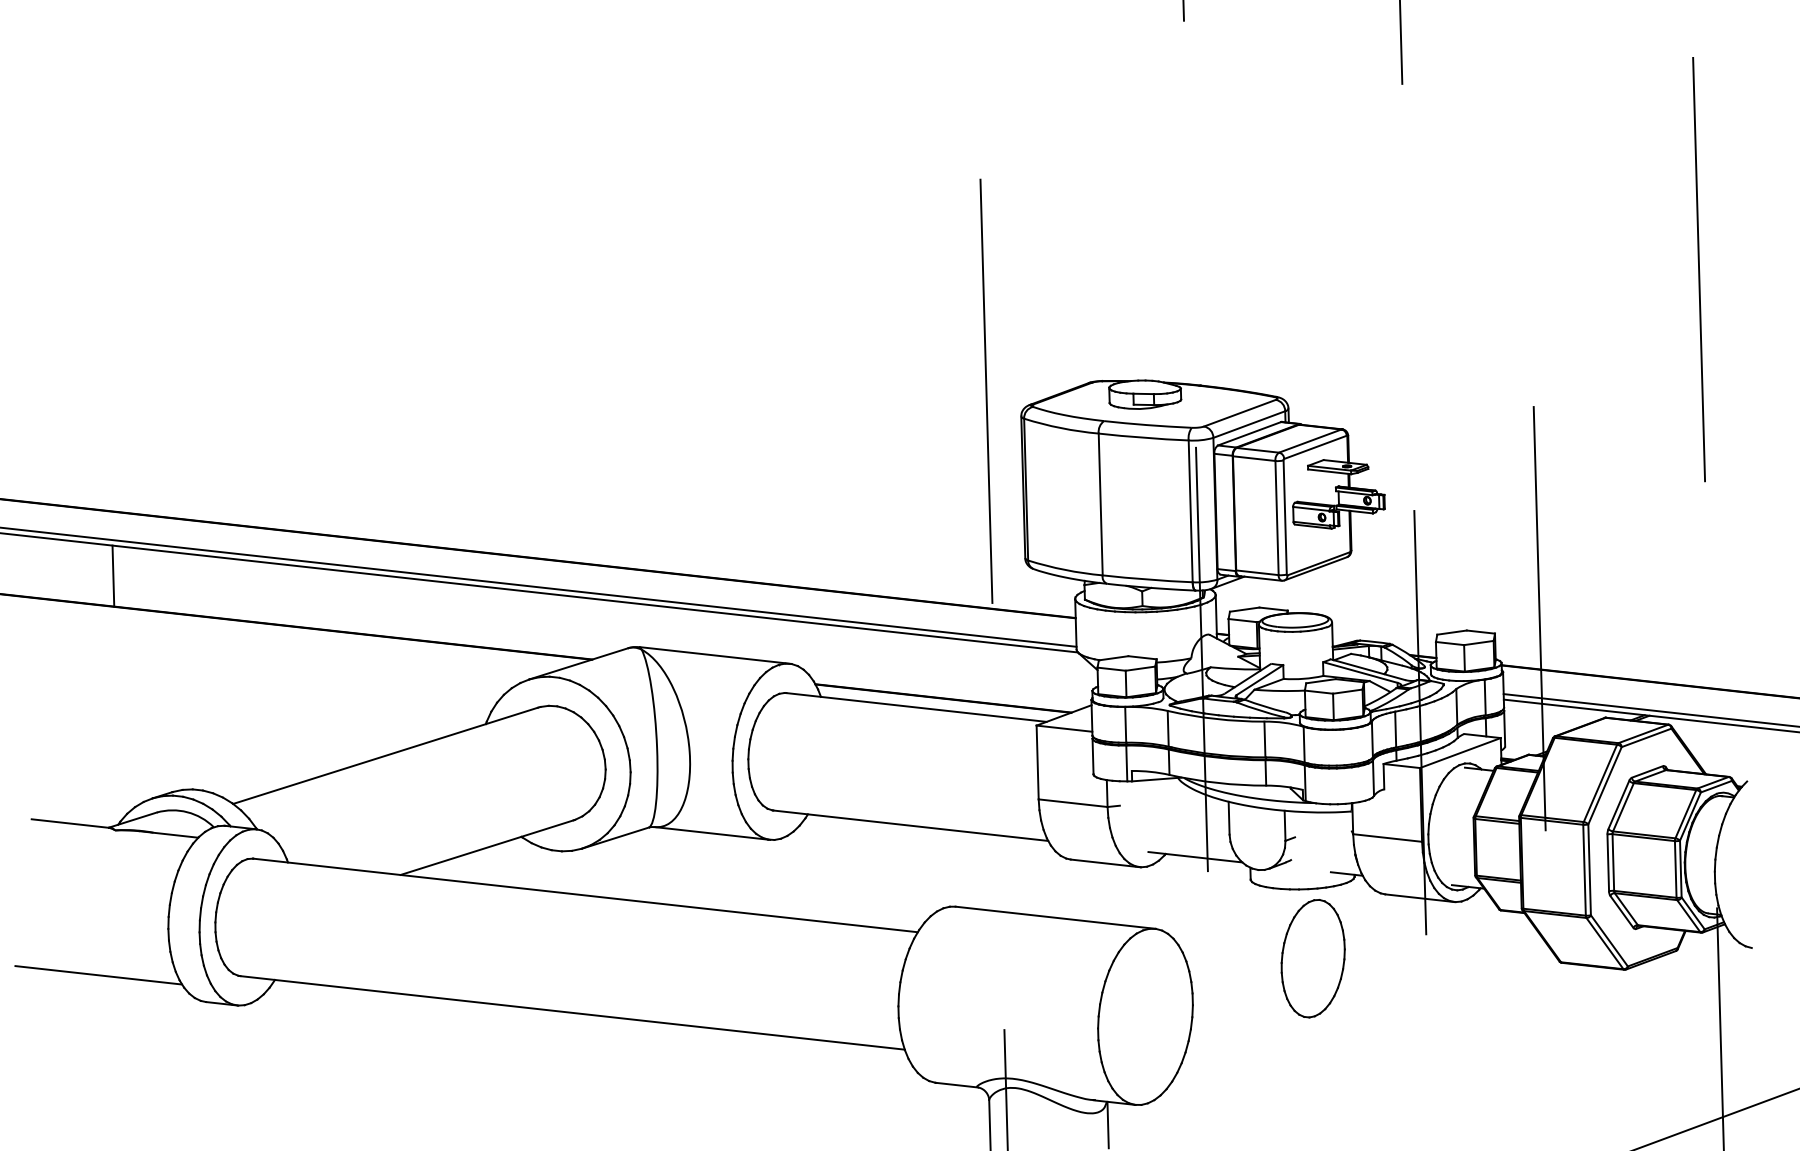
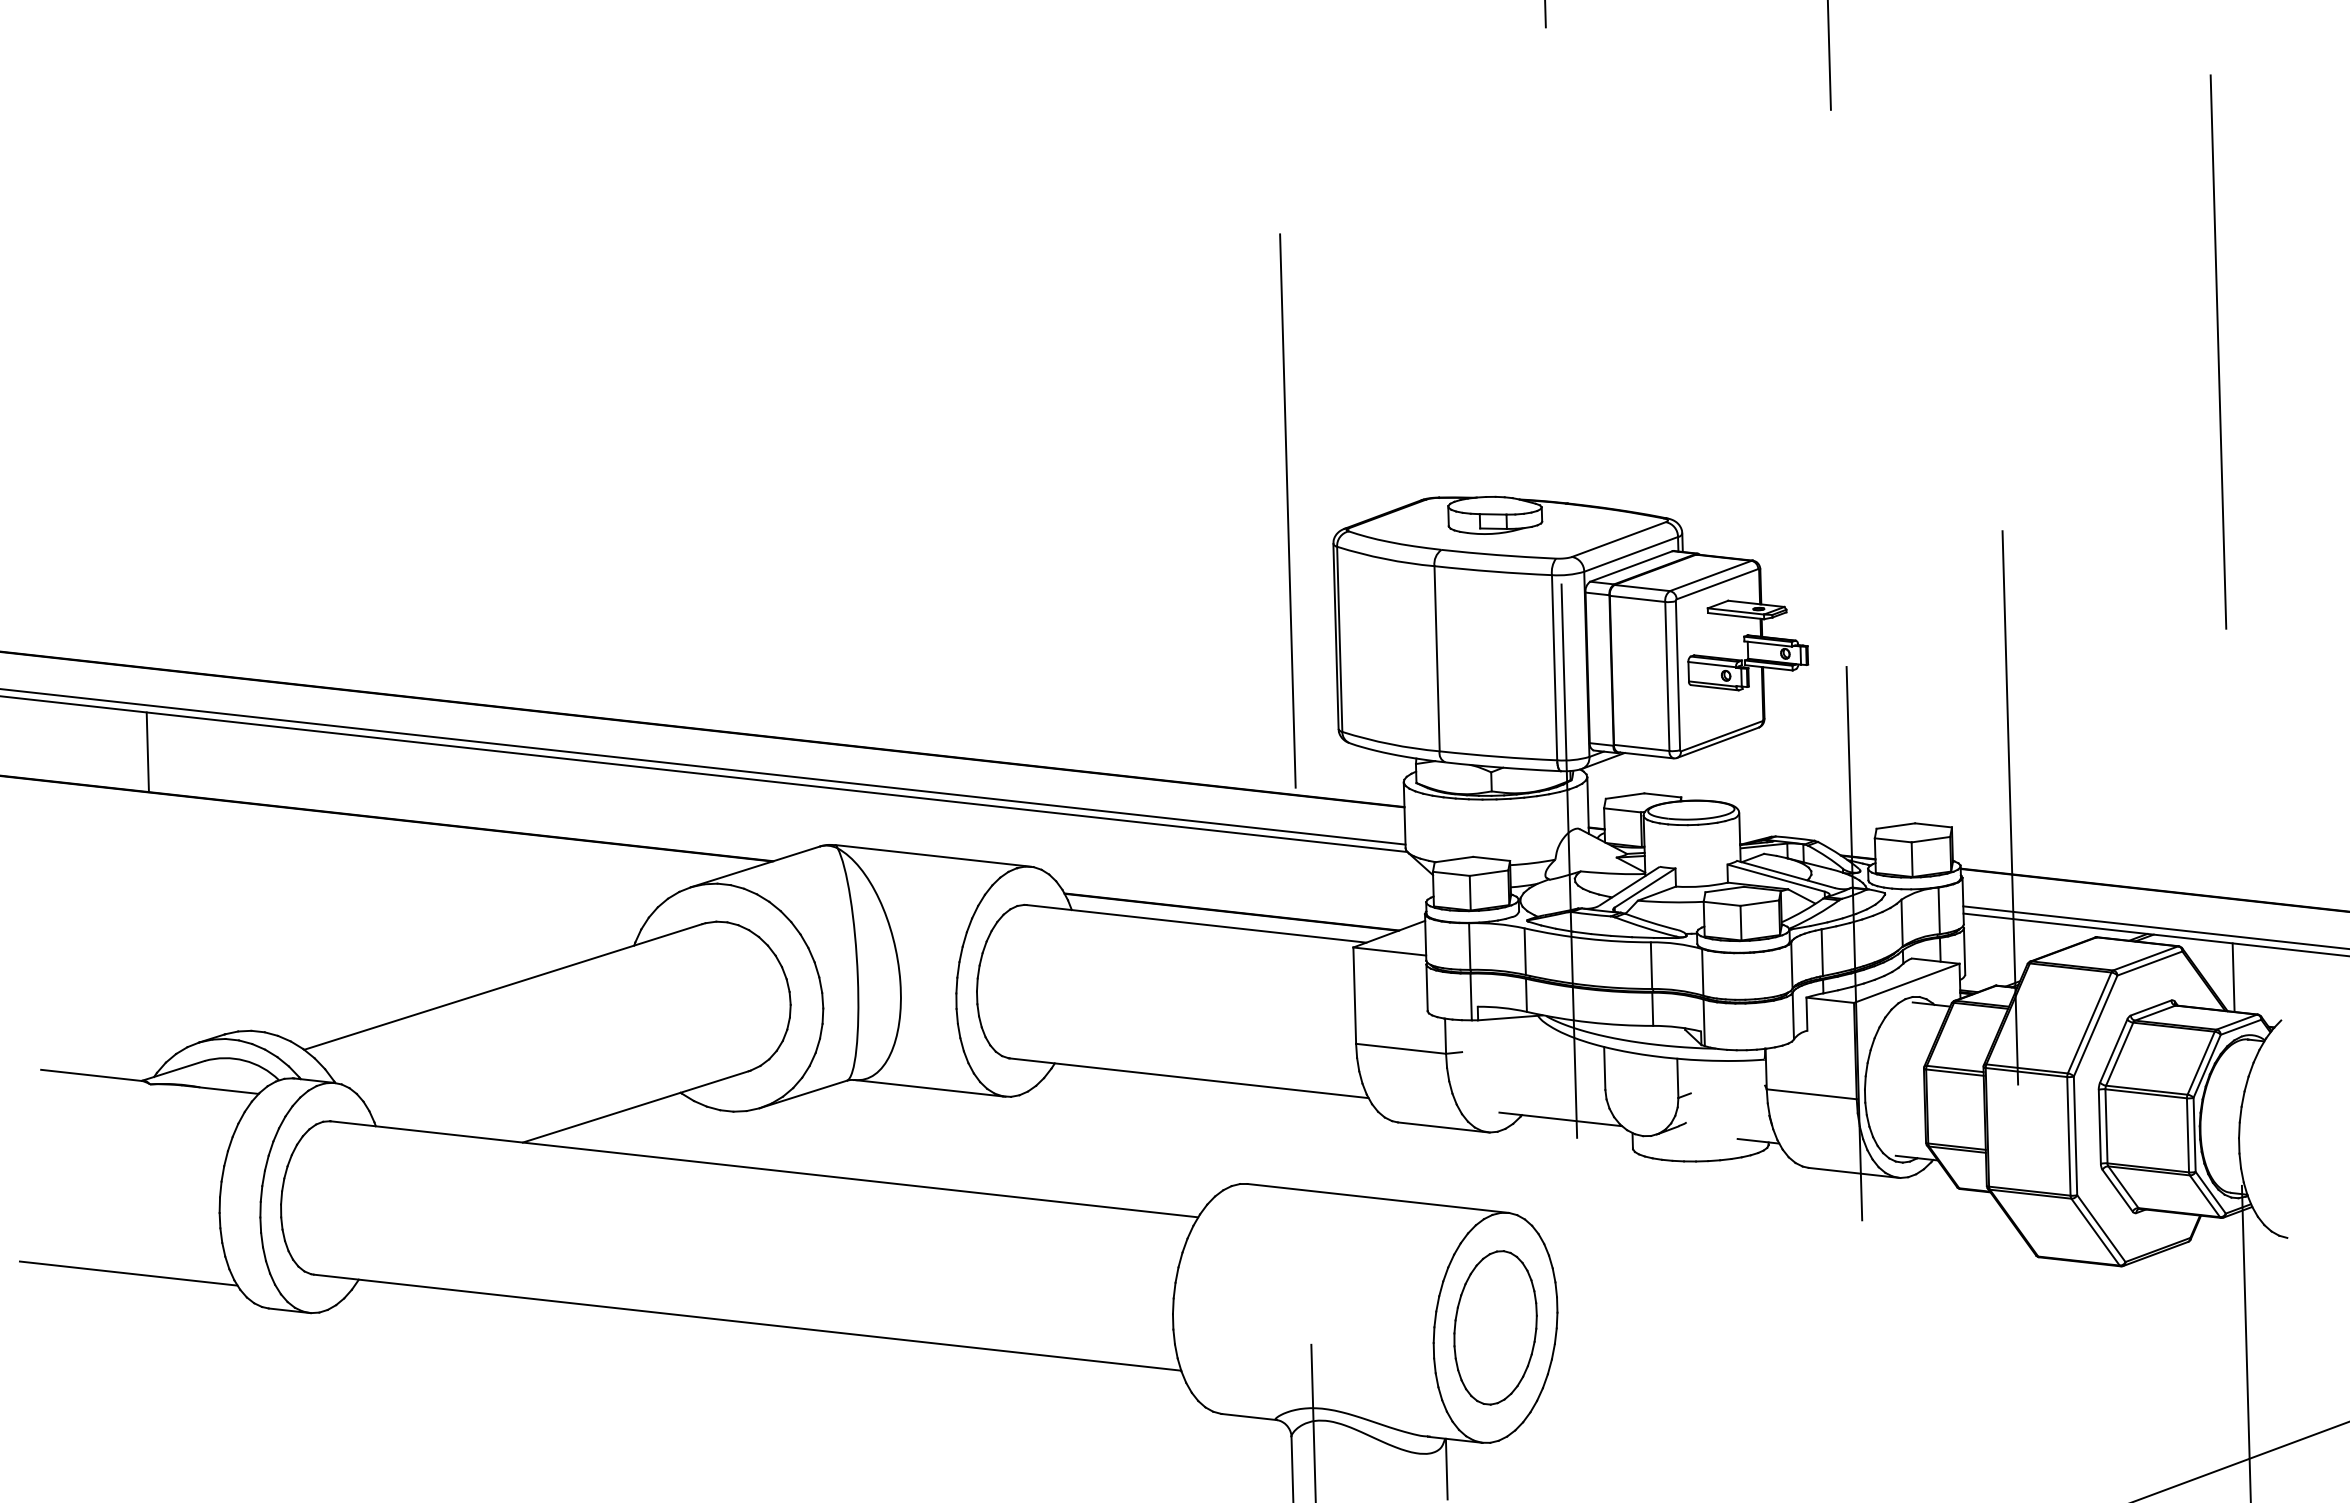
line: (1710, 748) -> (2233, 977), added
part: (1313, 958) -> (1495, 1327), moved

